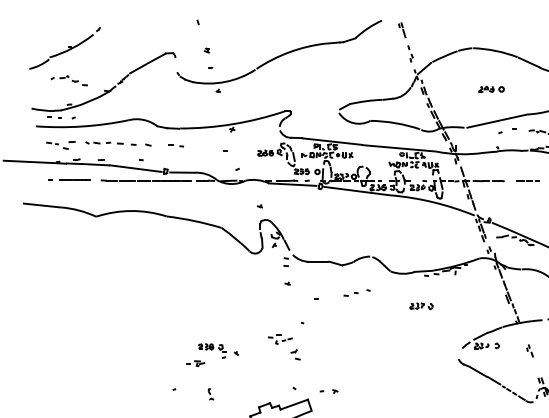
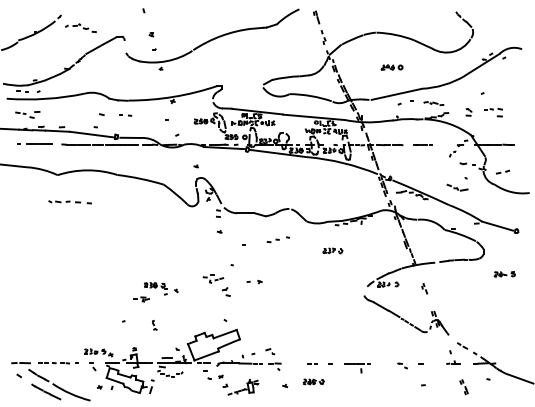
part: (68, 79) -> (80, 27), moved
part: (110, 143) -> (69, 202), moved
part: (328, 392) -> (254, 282), moved

